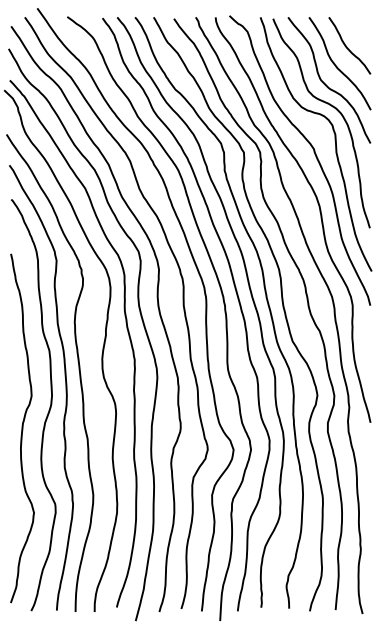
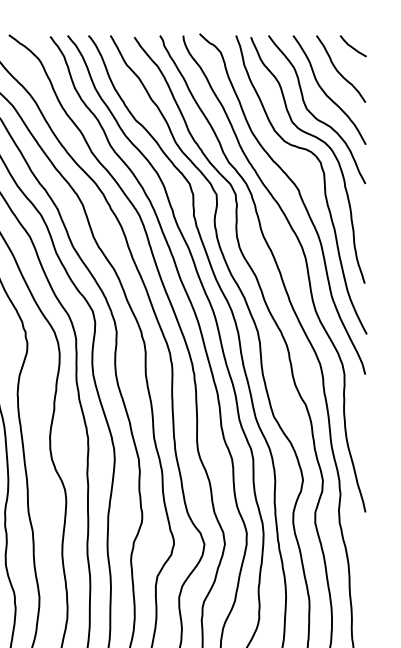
curve: (359, 26) -> (352, 46), added

